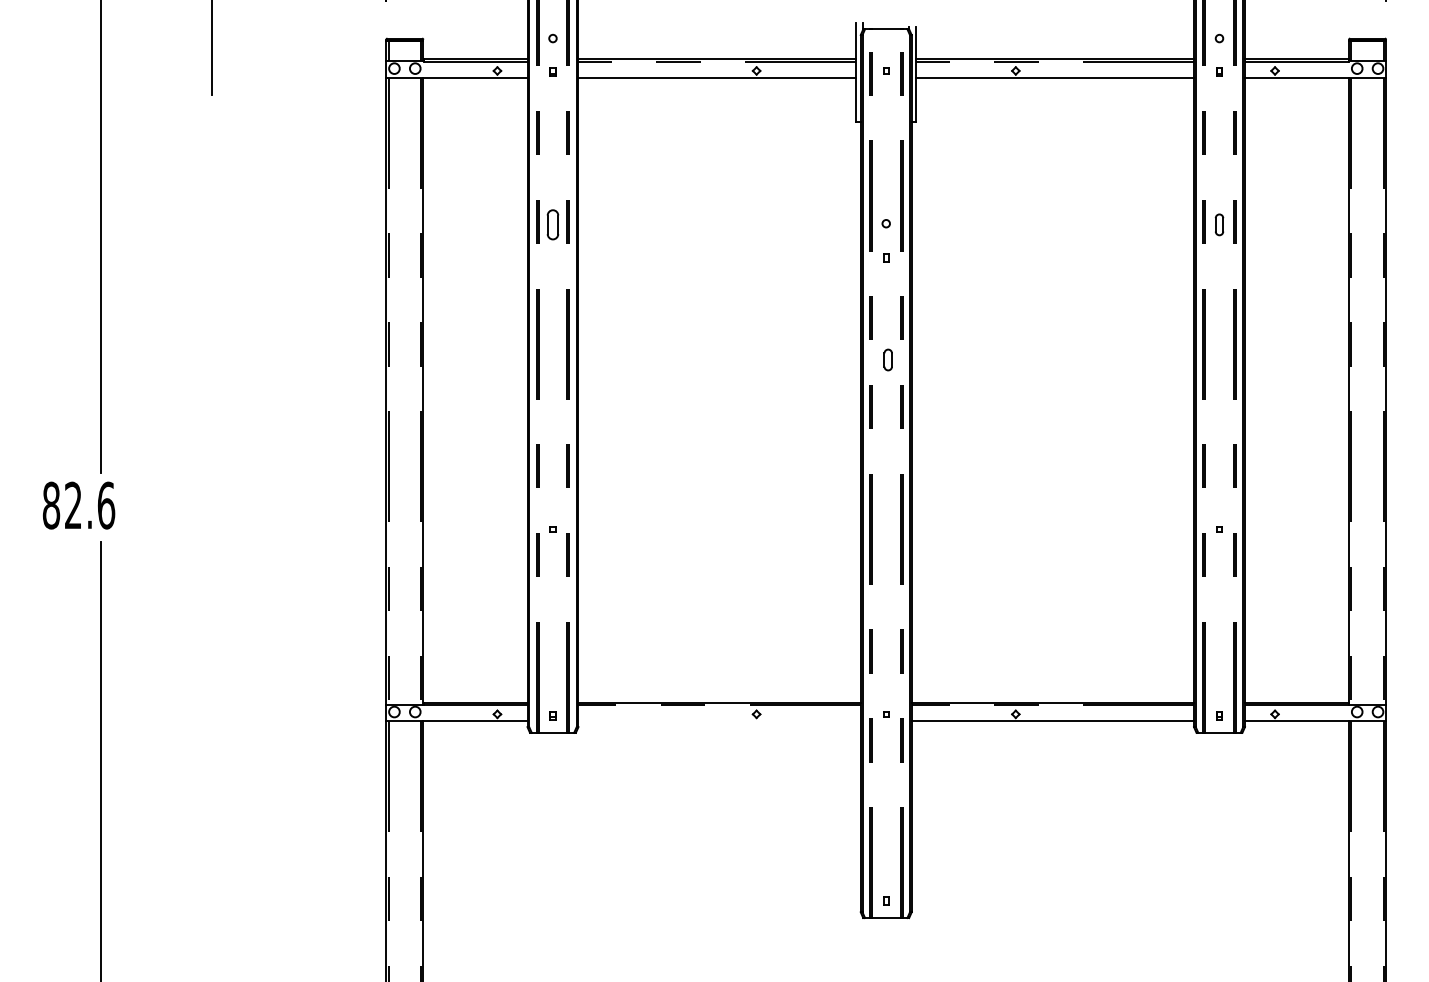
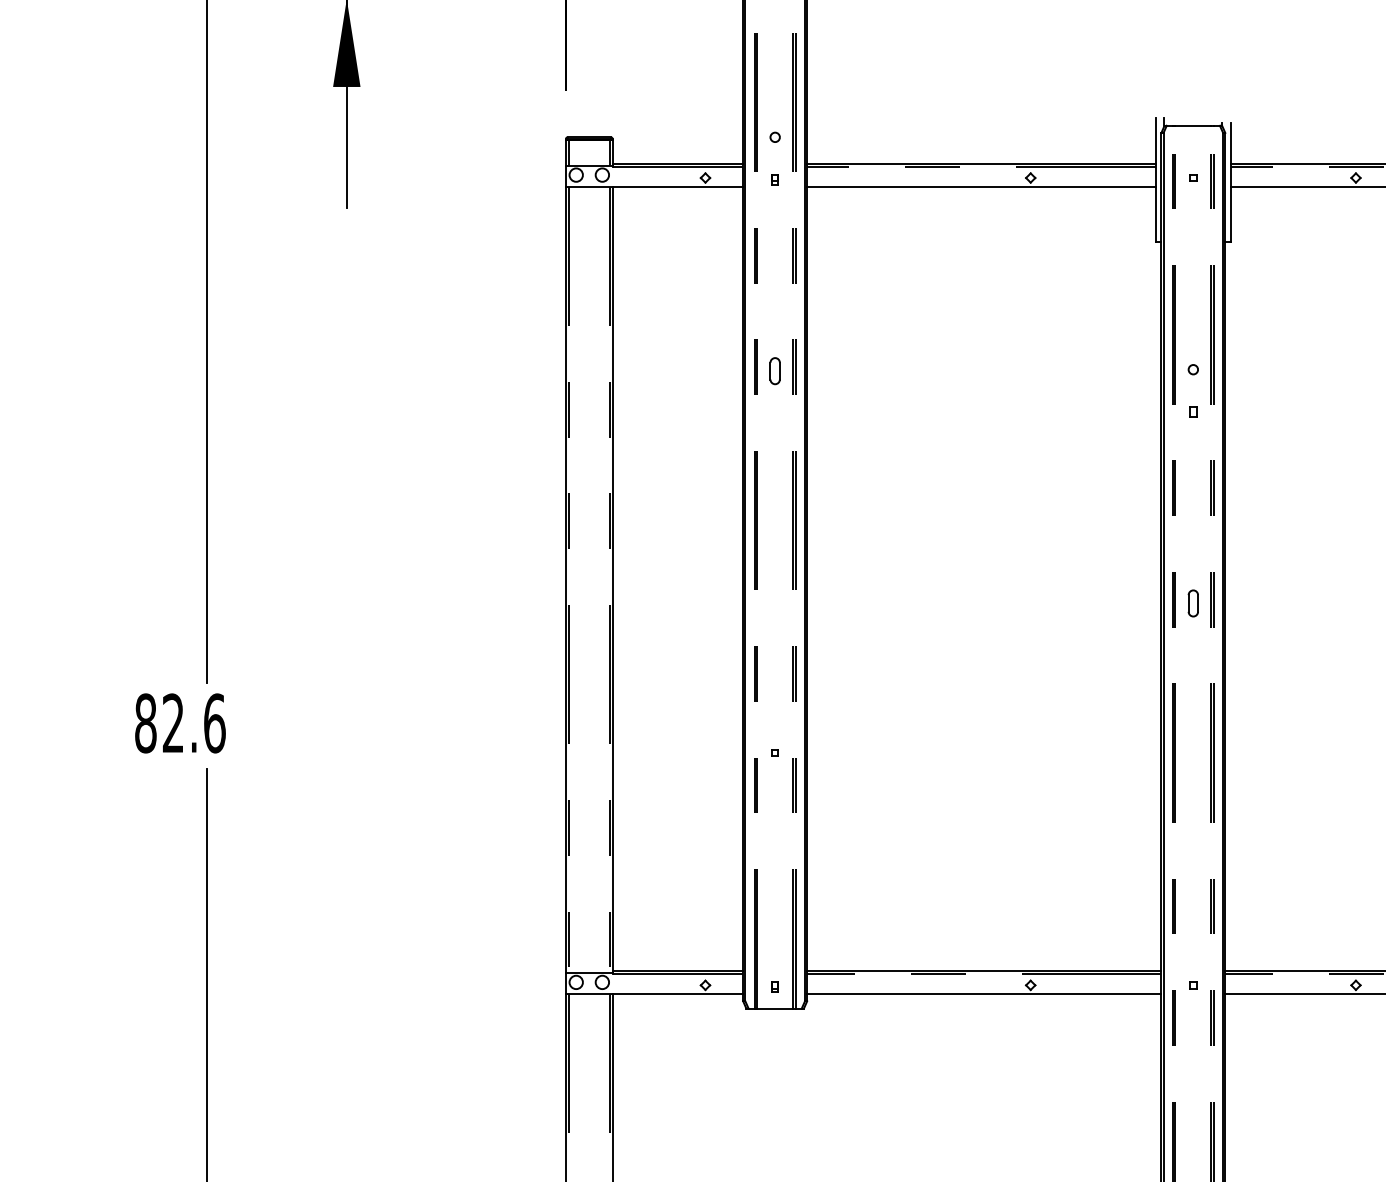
part: (552, 224) -> (774, 370), size x0.71
part: (887, 359) -> (1192, 602), moved
line: (719, 721) -> (984, 994), added

